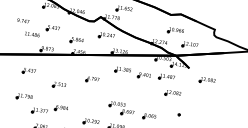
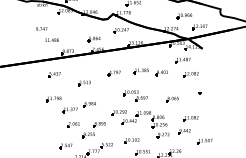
part: (53, 28) -> (70, 31), removed
part: (132, 73) -> (150, 72), moved
part: (206, 80) -> (220, 57), removed
part: (121, 108) -> (135, 95), moved

